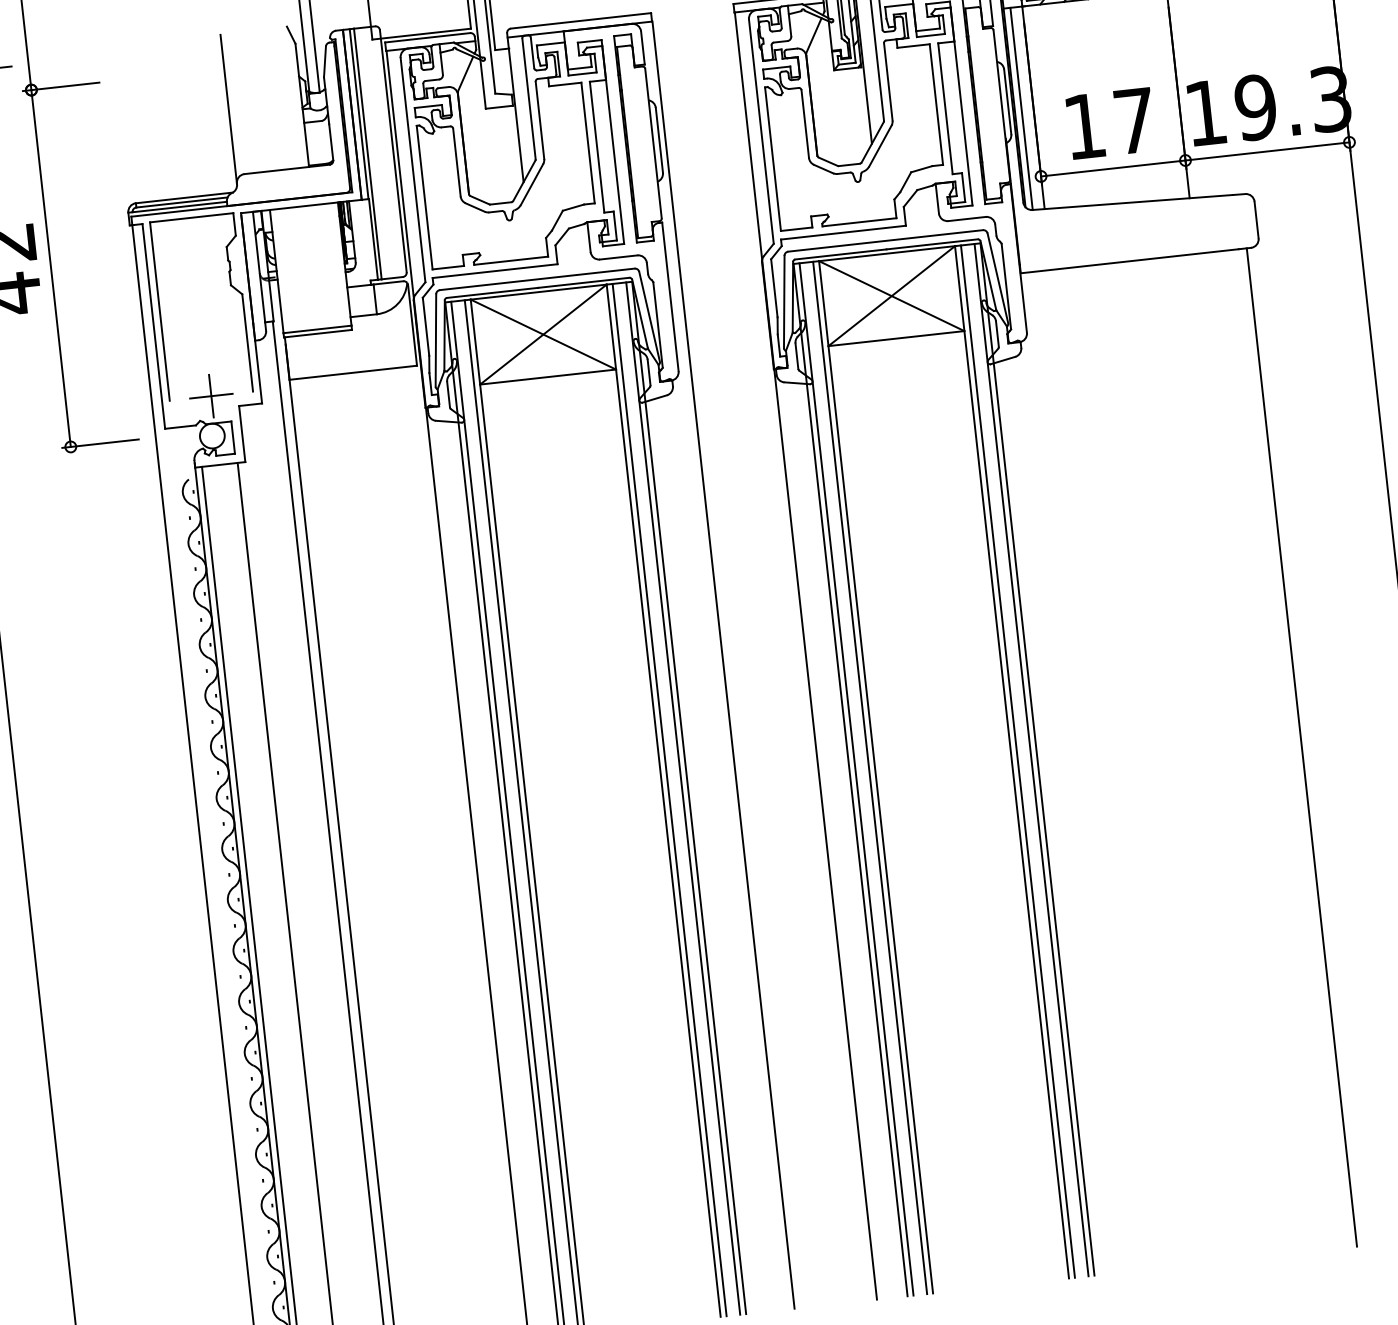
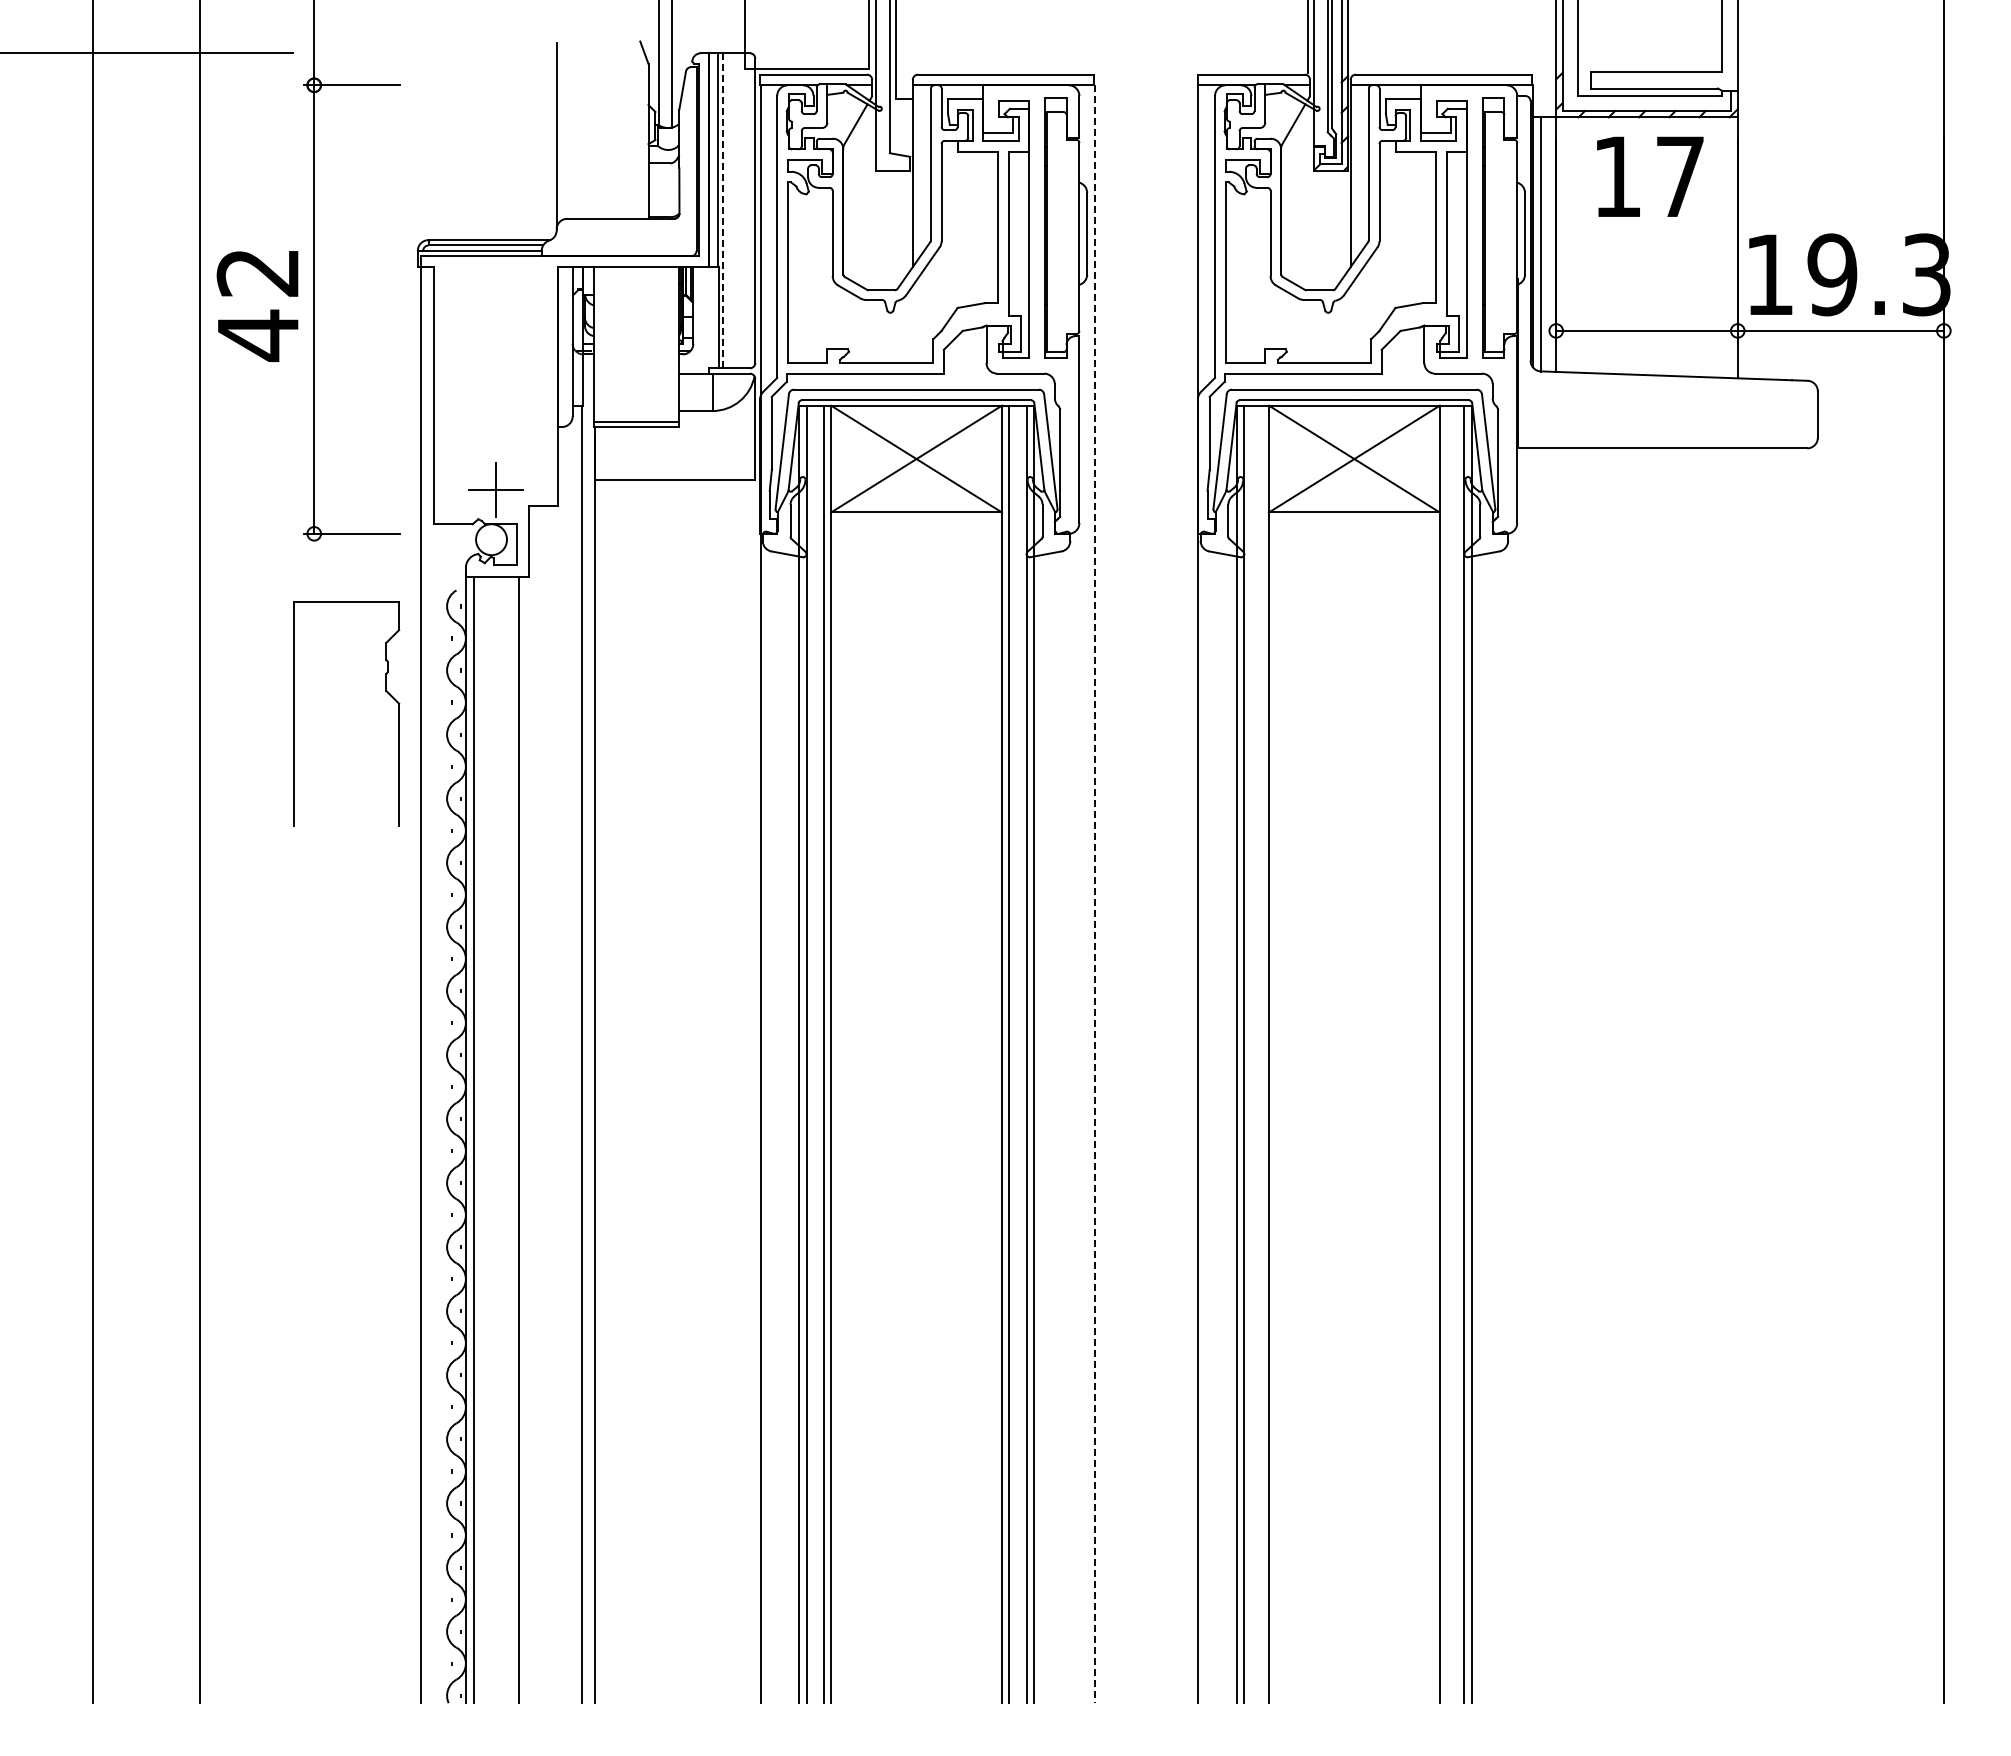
text: (1111, 123) -> (1650, 176), moved
line: (368, 153) -> (723, 210), solid -> dashed
part: (230, 285) -> (385, 691), moved
line: (723, 665) -> (1094, 894), solid -> dashed
line: (1301, 747) -> (1801, 1075), removed
line: (1018, 761) -> (1447, 1054), removed
line: (870, 777) -> (1261, 1054), removed

